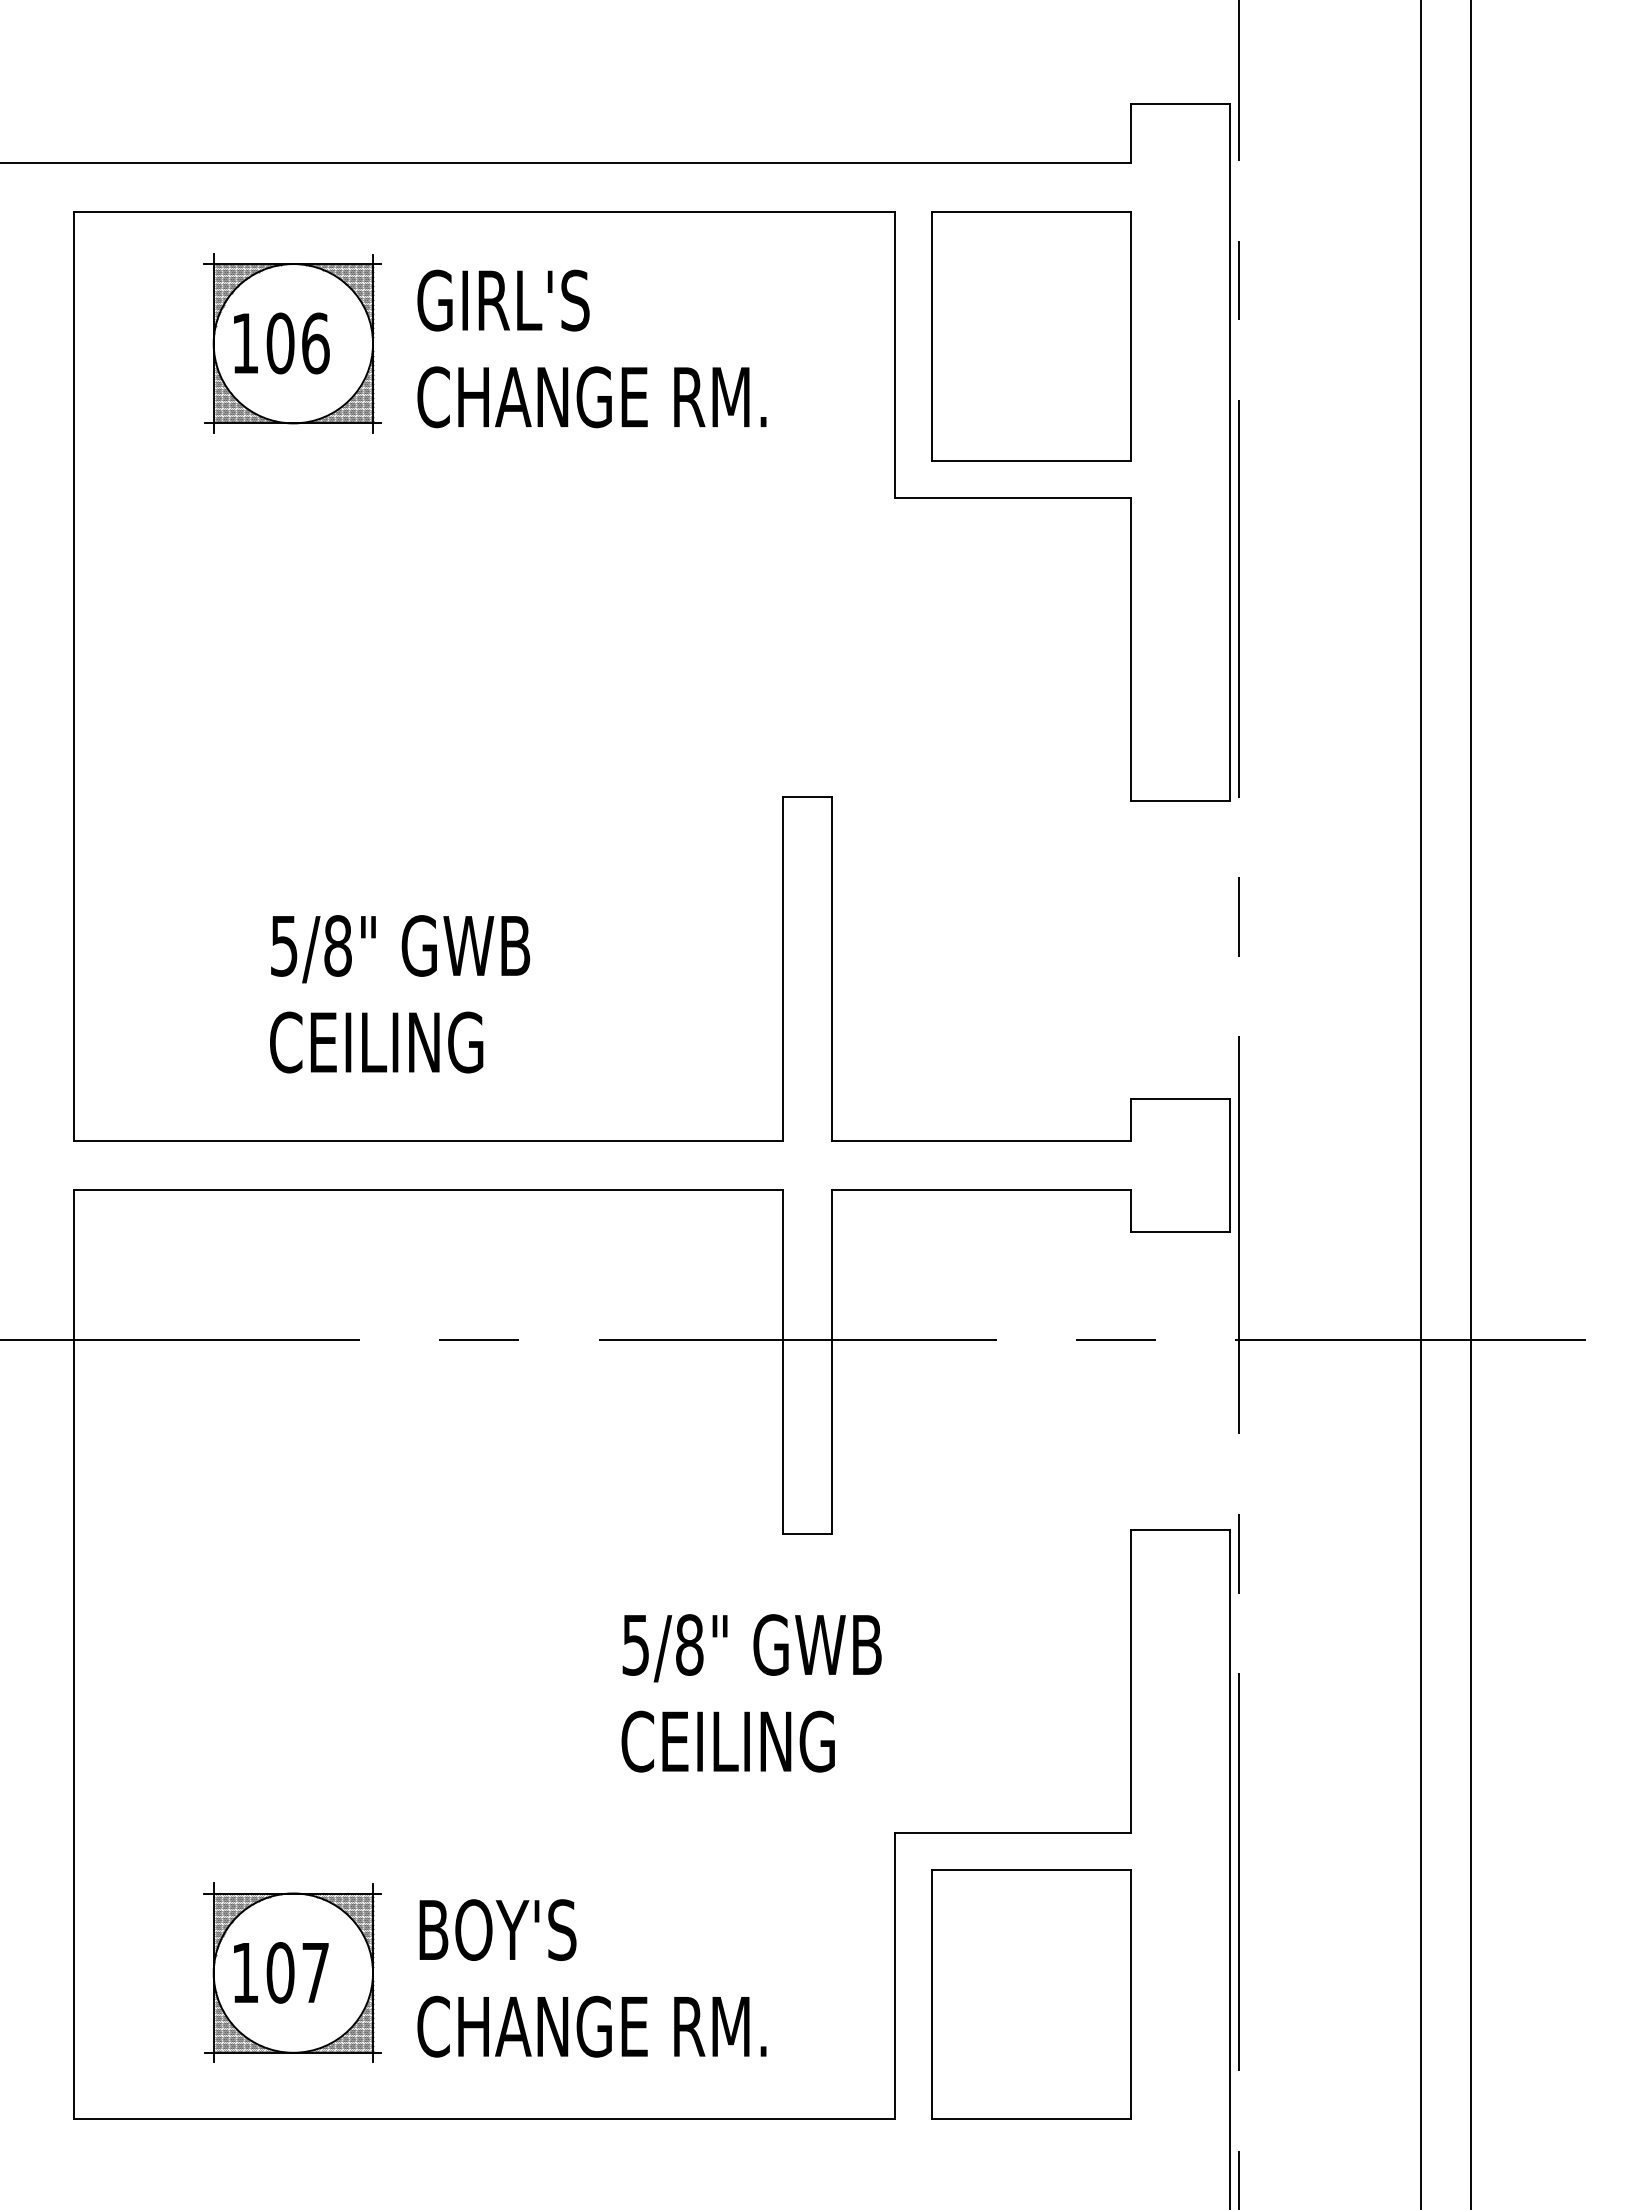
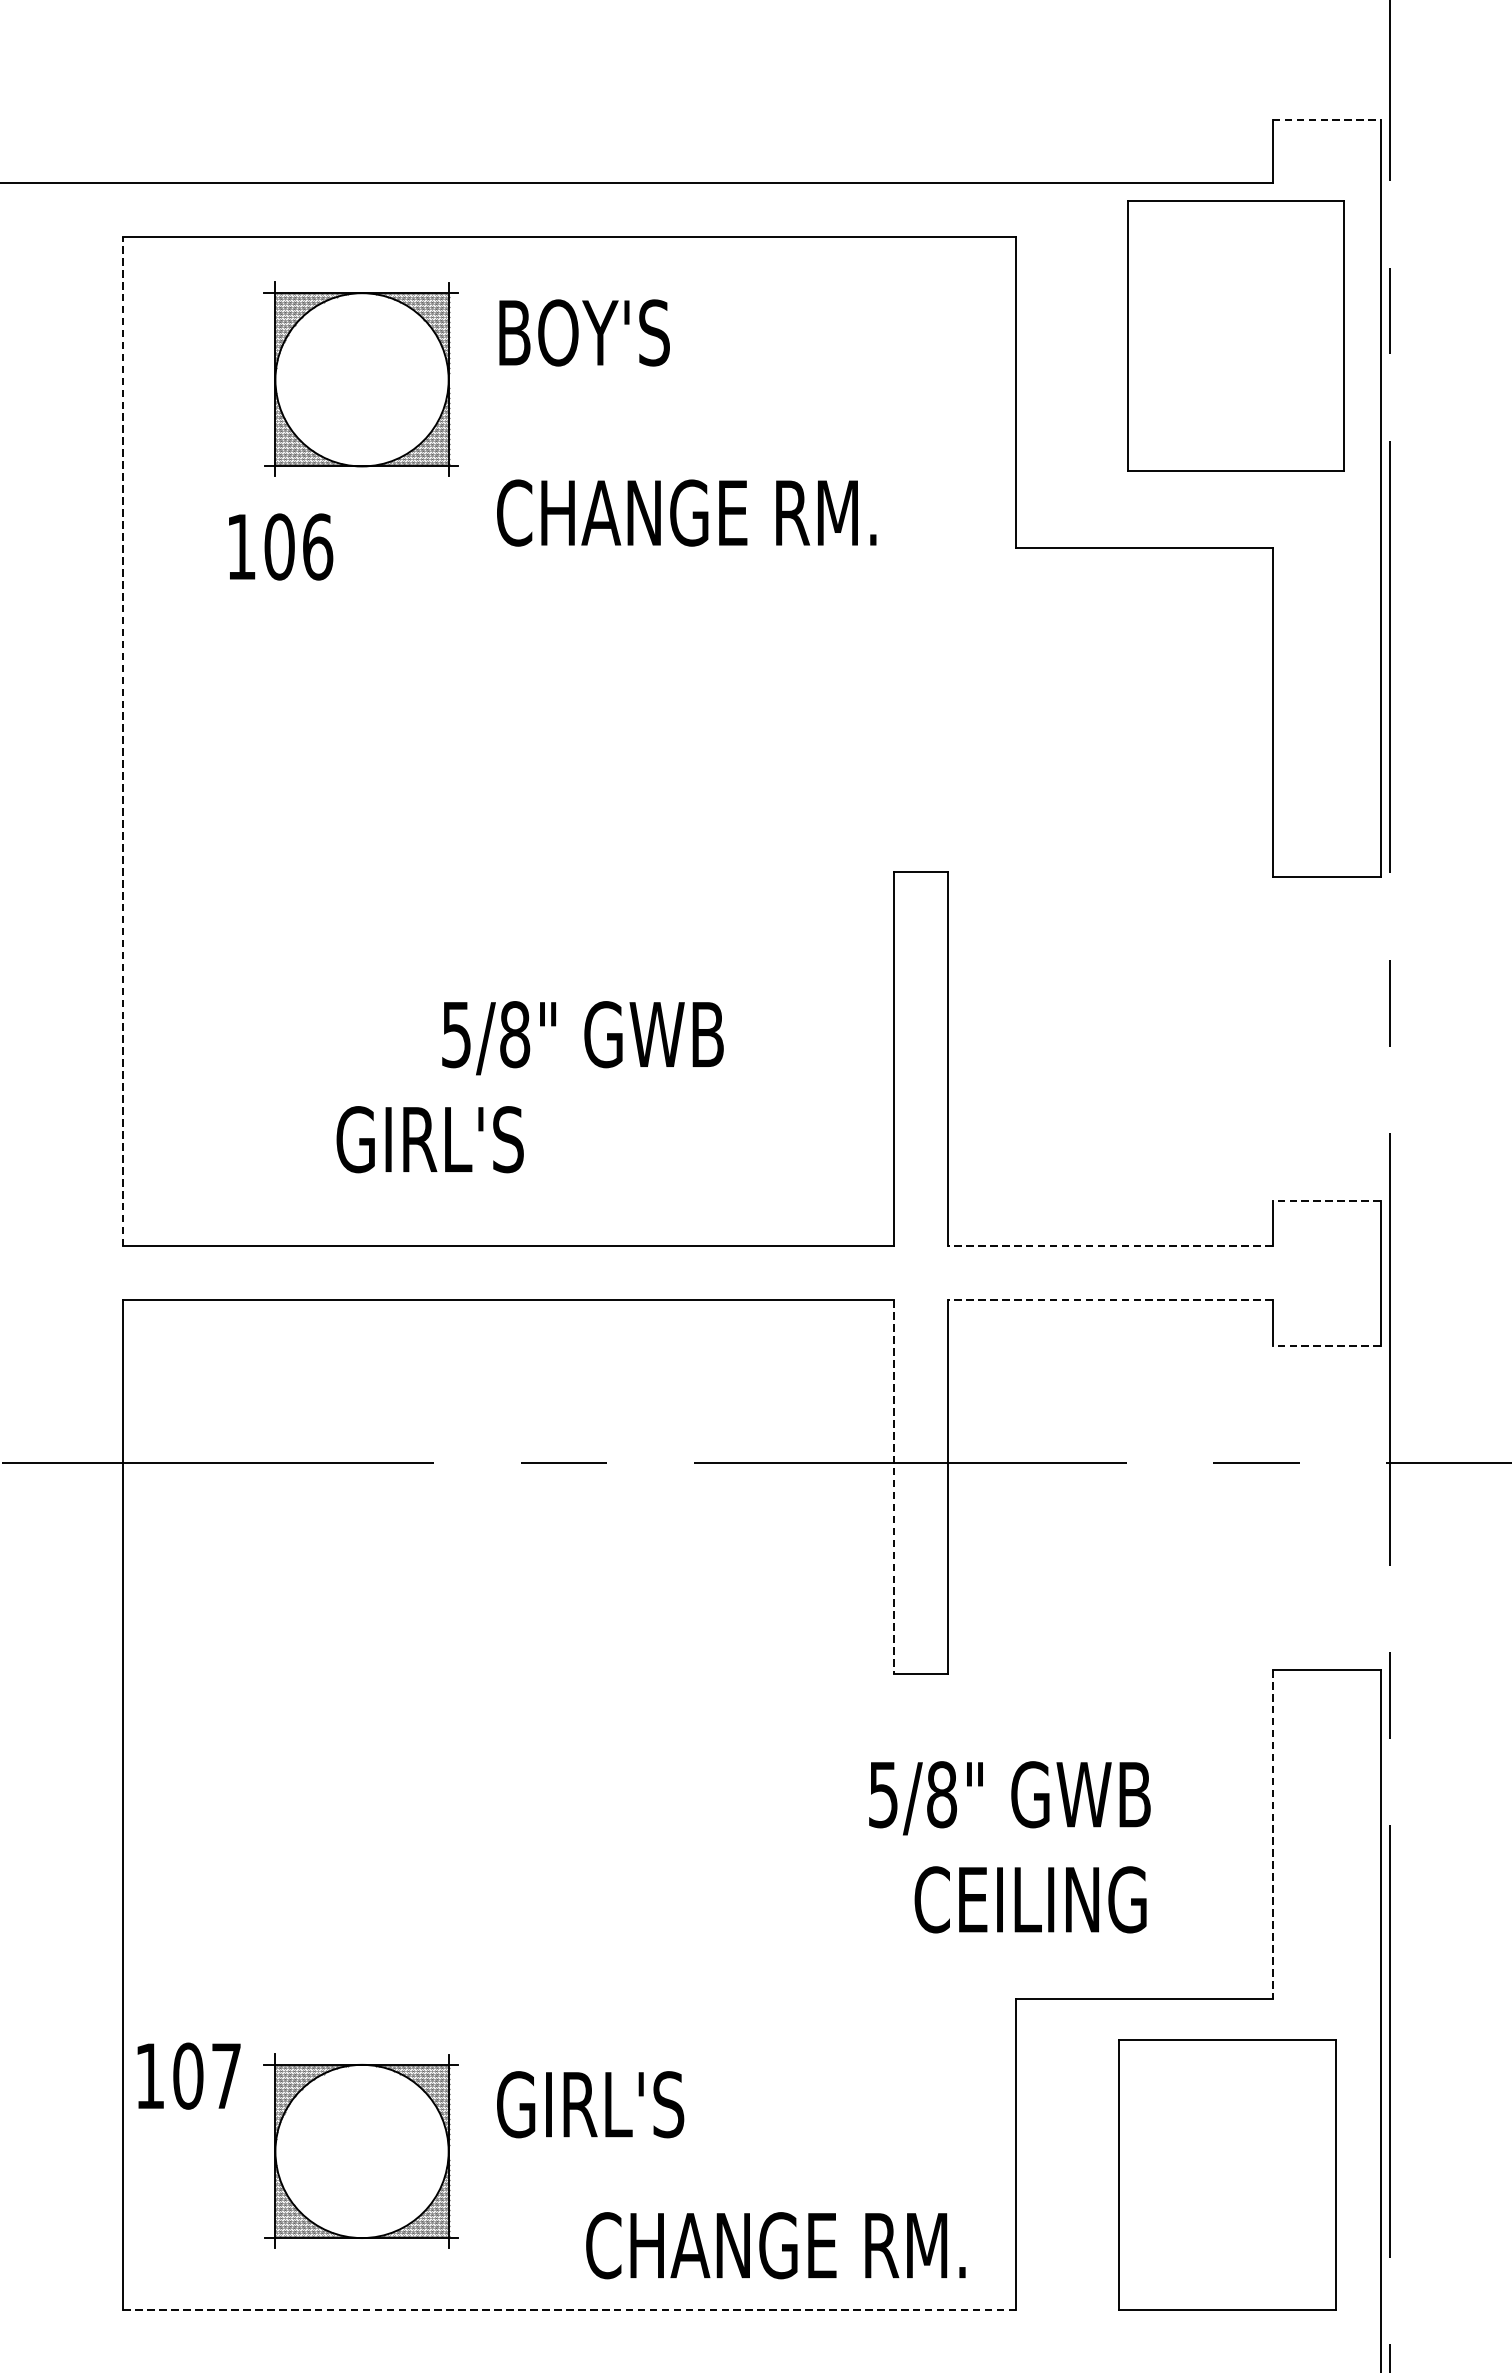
line: (1180, 104) -> (1326, 119), solid -> dashed
text: (503, 300) -> (590, 332), GIRL'S -> BOY'S
part: (1031, 336) -> (1236, 336), moved
text: (281, 343) -> (280, 547), moved
text: (591, 397) -> (686, 513), moved
line: (73, 675) -> (122, 740), solid -> dashed
text: (400, 949) -> (582, 1038), moved
text: (382, 1042) -> (458, 1139), CEILING -> GIRL'S
line: (1180, 1099) -> (1326, 1201), solid -> dashed
line: (981, 1140) -> (1110, 1246), solid -> dashed
line: (981, 1190) -> (1110, 1300), solid -> dashed
line: (1180, 1231) -> (1326, 1345), solid -> dashed
line: (782, 1362) -> (893, 1487), solid -> dashed
text: (751, 1648) -> (1009, 1798), moved
line: (1130, 1682) -> (1272, 1835), solid -> dashed
text: (727, 1741) -> (1029, 1899), moved
text: (503, 1929) -> (590, 2104), BOY'S -> GIRL'S
text: (281, 1972) -> (189, 2075), moved
part: (1031, 1994) -> (1227, 2174), moved
text: (591, 2026) -> (775, 2245), moved
line: (484, 2118) -> (569, 2309), solid -> dashed

